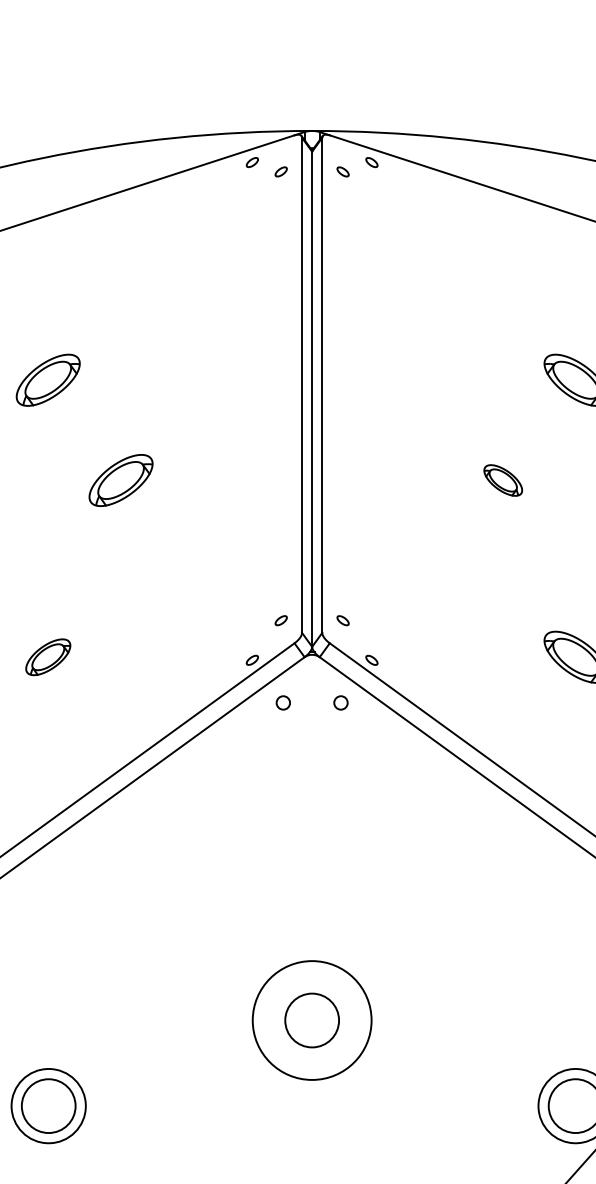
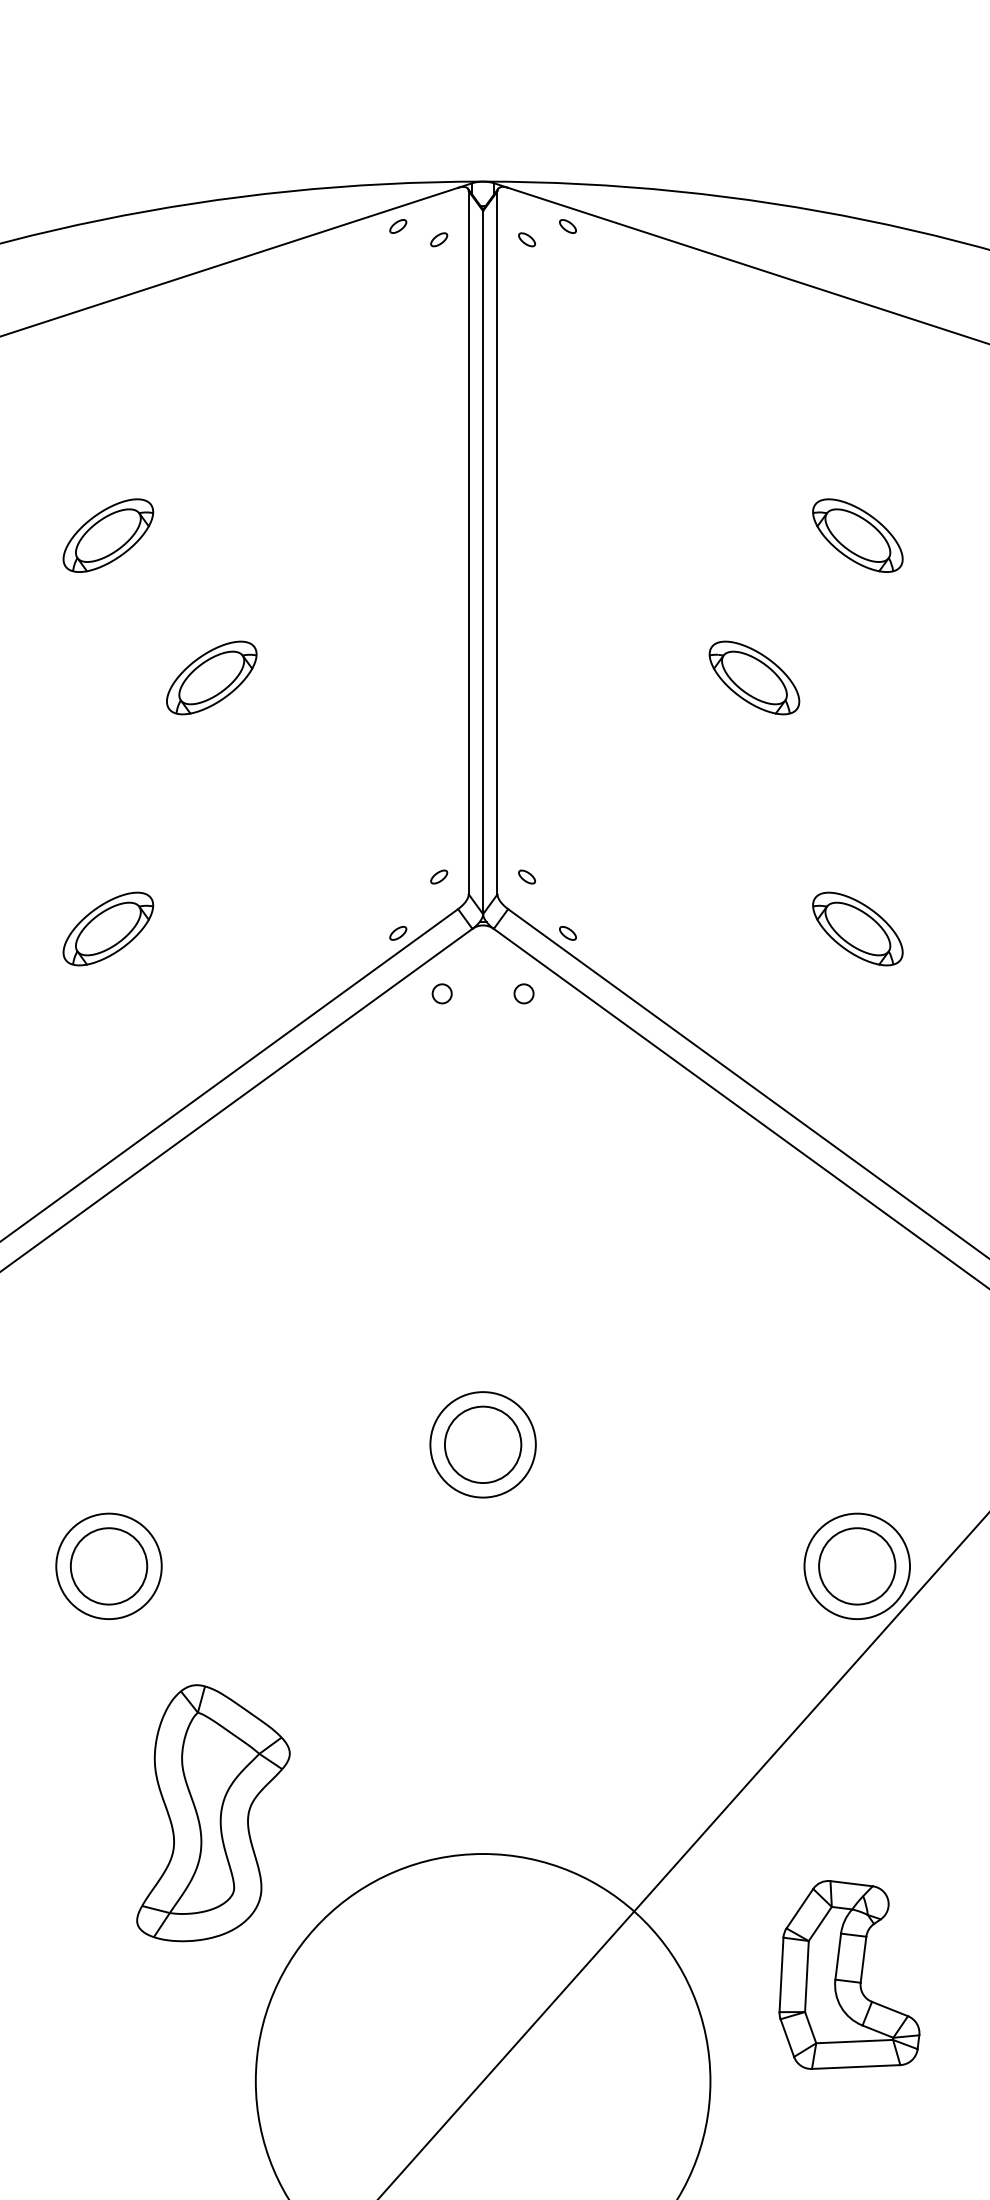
part: (503, 480) -> (754, 677), size x1.67
part: (48, 656) -> (108, 928), size x1.43
circle: (311, 1020) -> (482, 1444), size x0.62

